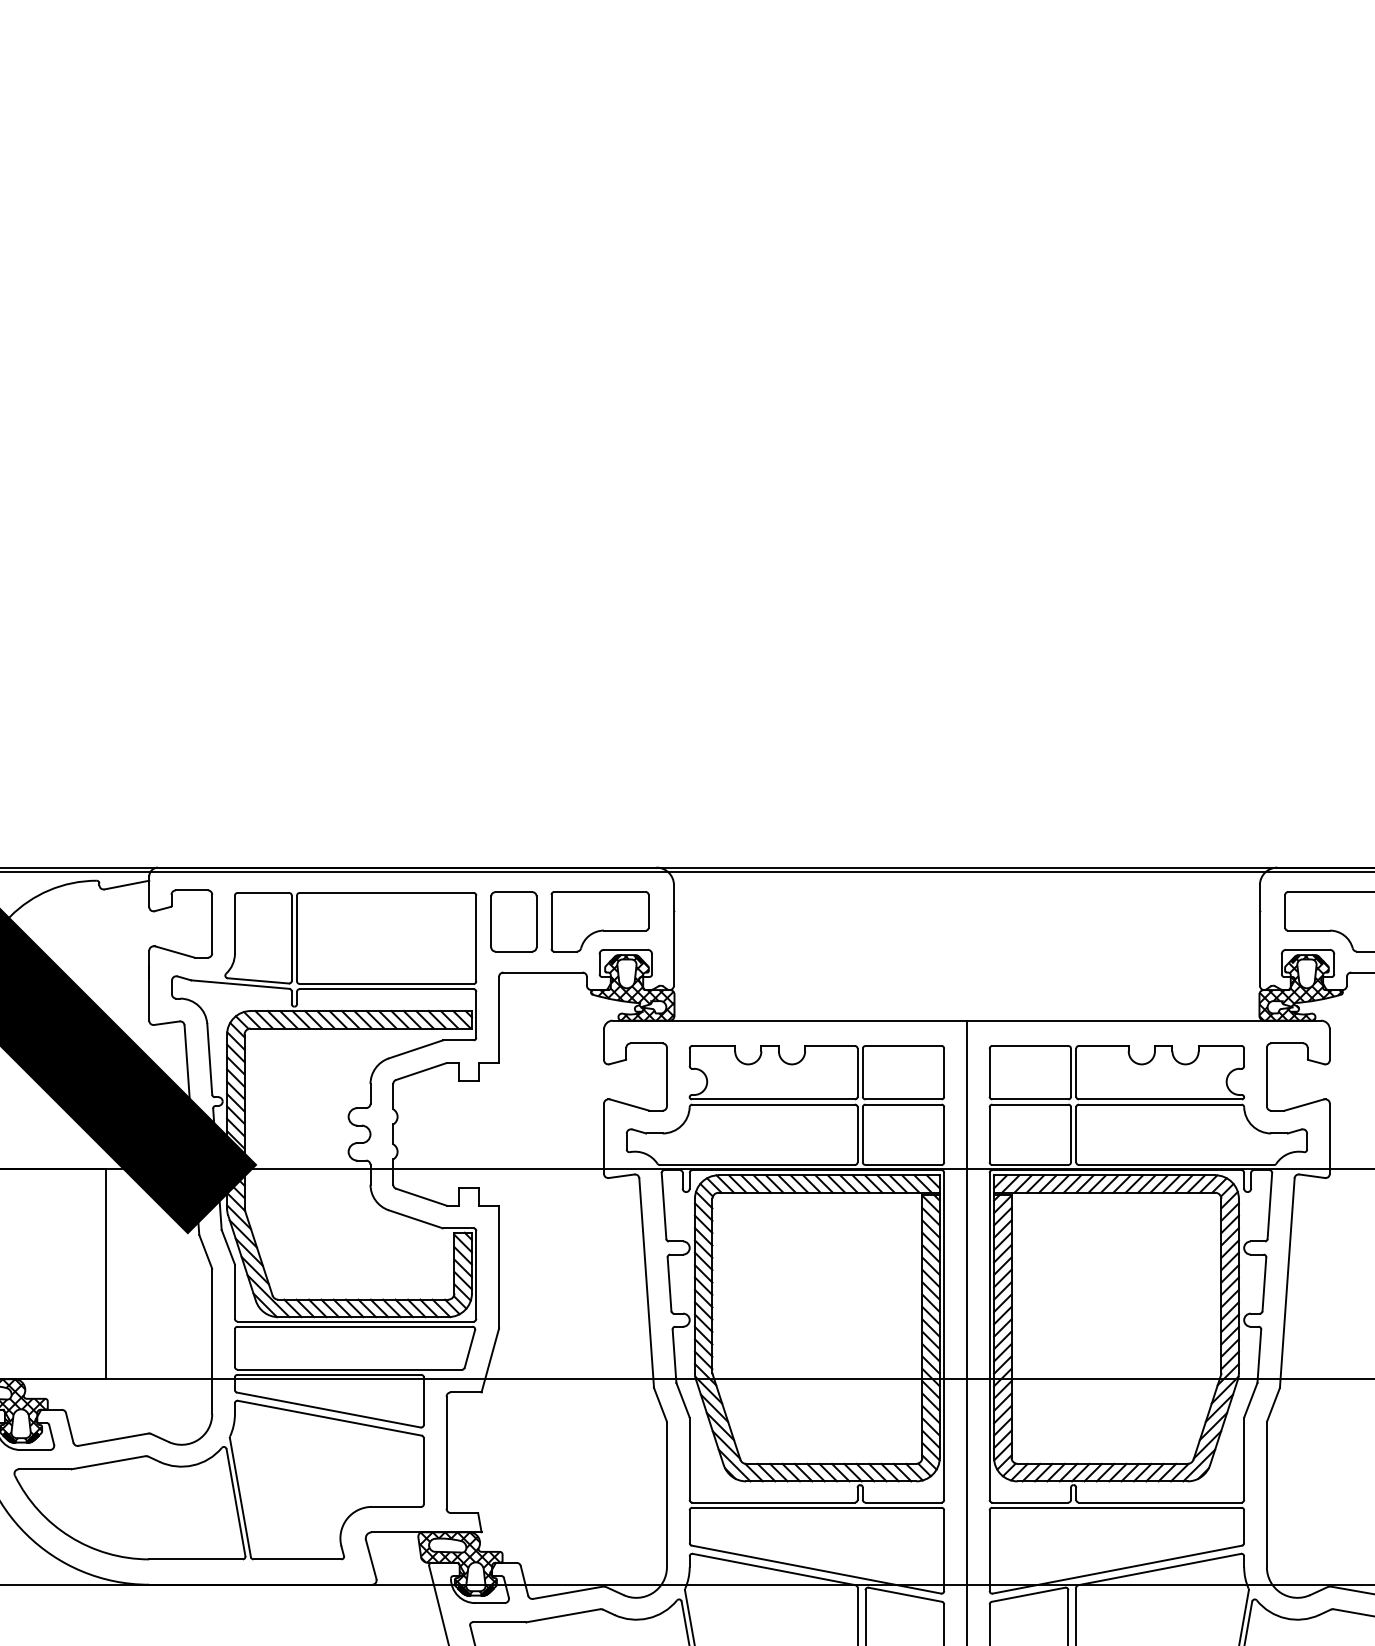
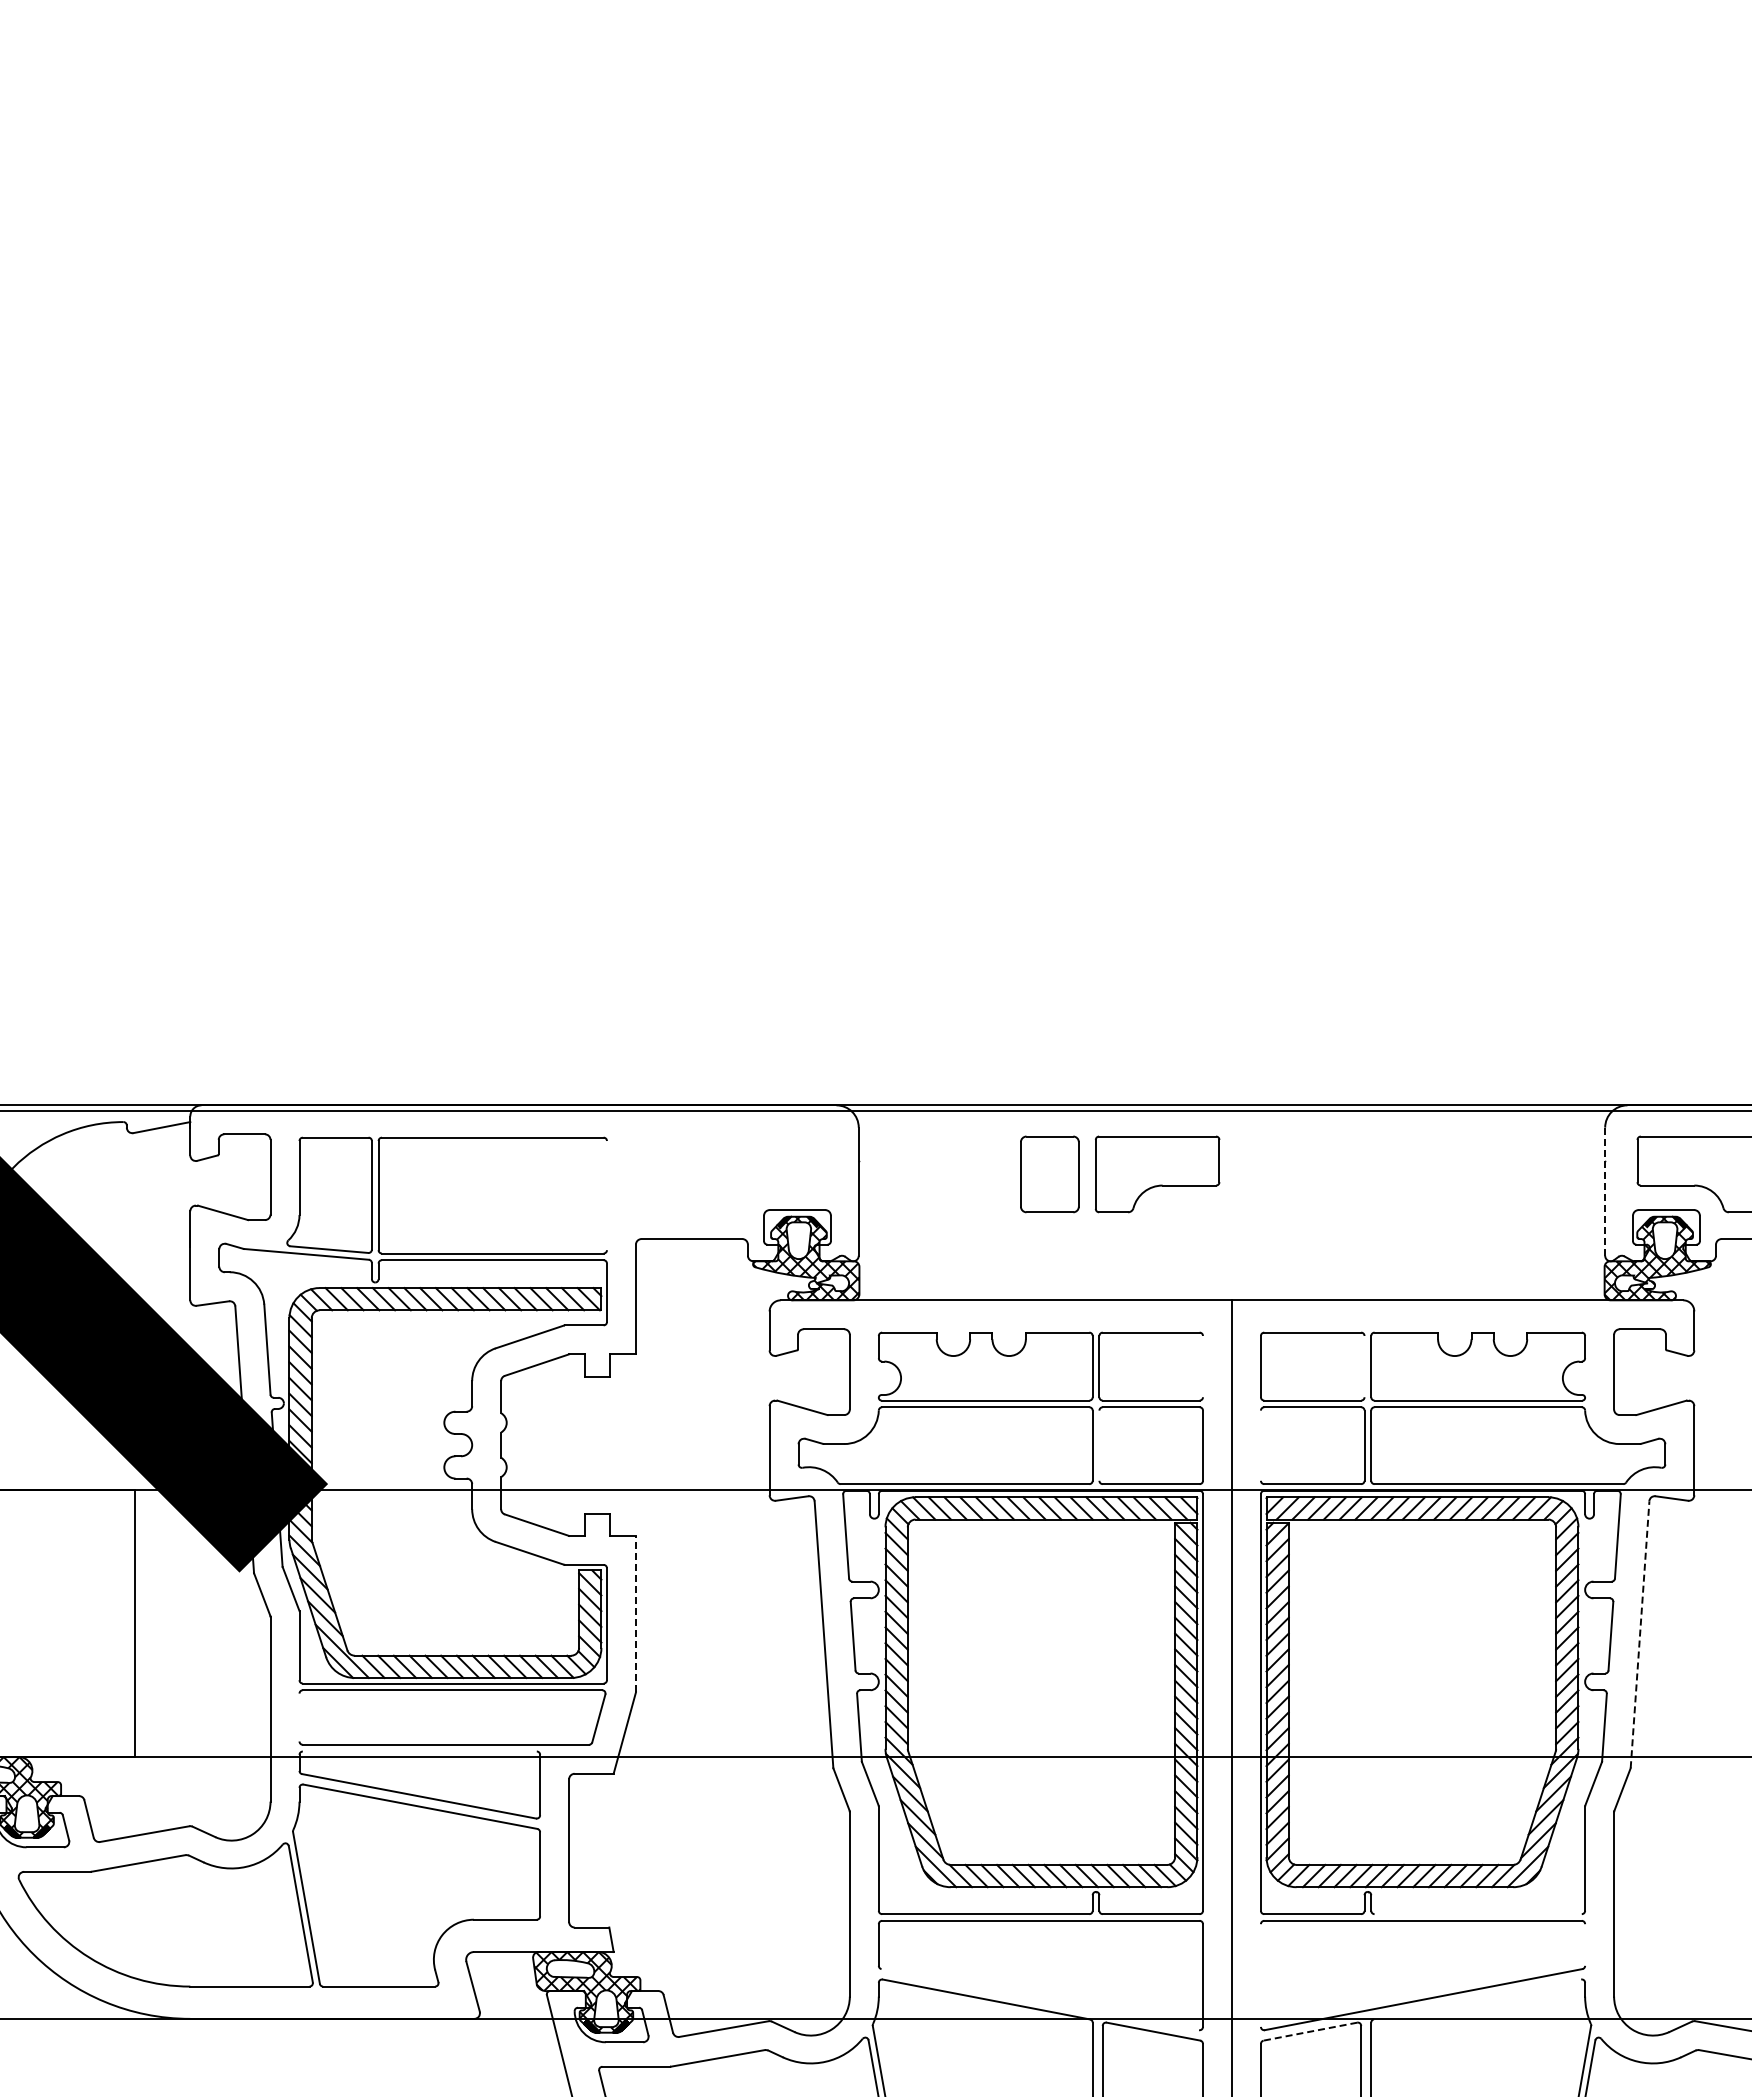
part: (513, 921) -> (1049, 1174), moved
part: (599, 921) -> (1157, 1174), moved
line: (1260, 935) -> (1605, 1191), solid -> dashed
line: (475, 938) -> (606, 1195), removed
line: (944, 1072) -> (1203, 1366), removed
line: (1070, 1072) -> (1364, 1366), removed
line: (862, 1134) -> (1099, 1445), removed
line: (989, 1134) -> (1260, 1445), removed
line: (498, 1266) -> (635, 1613), solid -> dashed
line: (1287, 1283) -> (1640, 1634), solid -> dashed
line: (234, 1348) -> (299, 1717), removed
line: (329, 1374) -> (419, 1751), removed
line: (1159, 1502) -> (1477, 1914), removed
line: (1244, 1526) -> (1585, 1944), removed
line: (989, 1550) -> (1260, 1975), removed
line: (816, 1569) -> (1040, 1999), removed
line: (1159, 1569) -> (1477, 1999), removed
line: (1028, 1594) -> (1310, 2031), solid -> dashed

